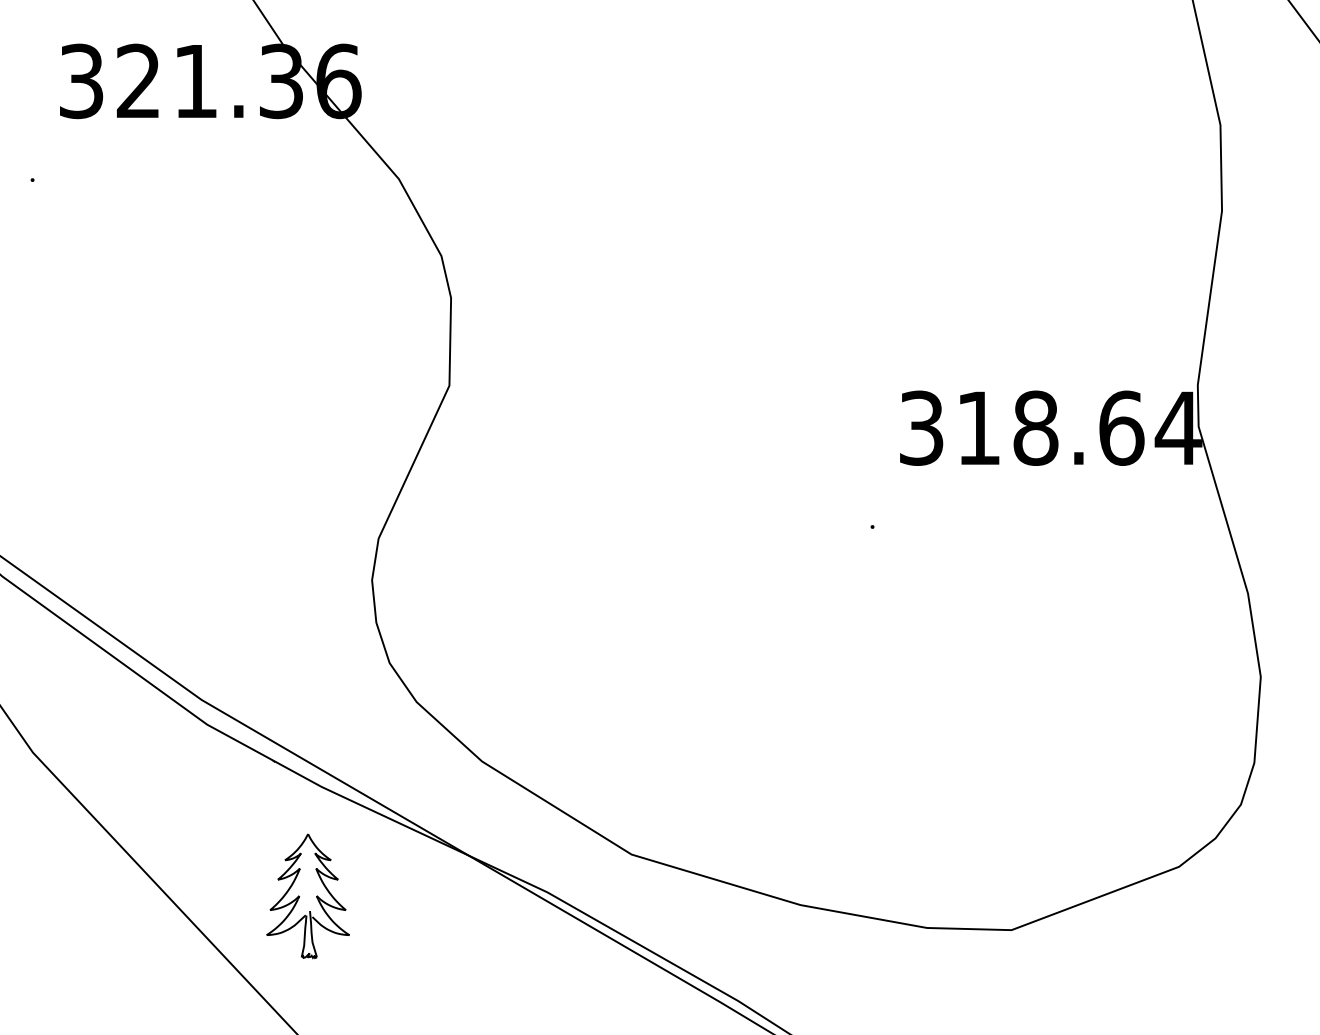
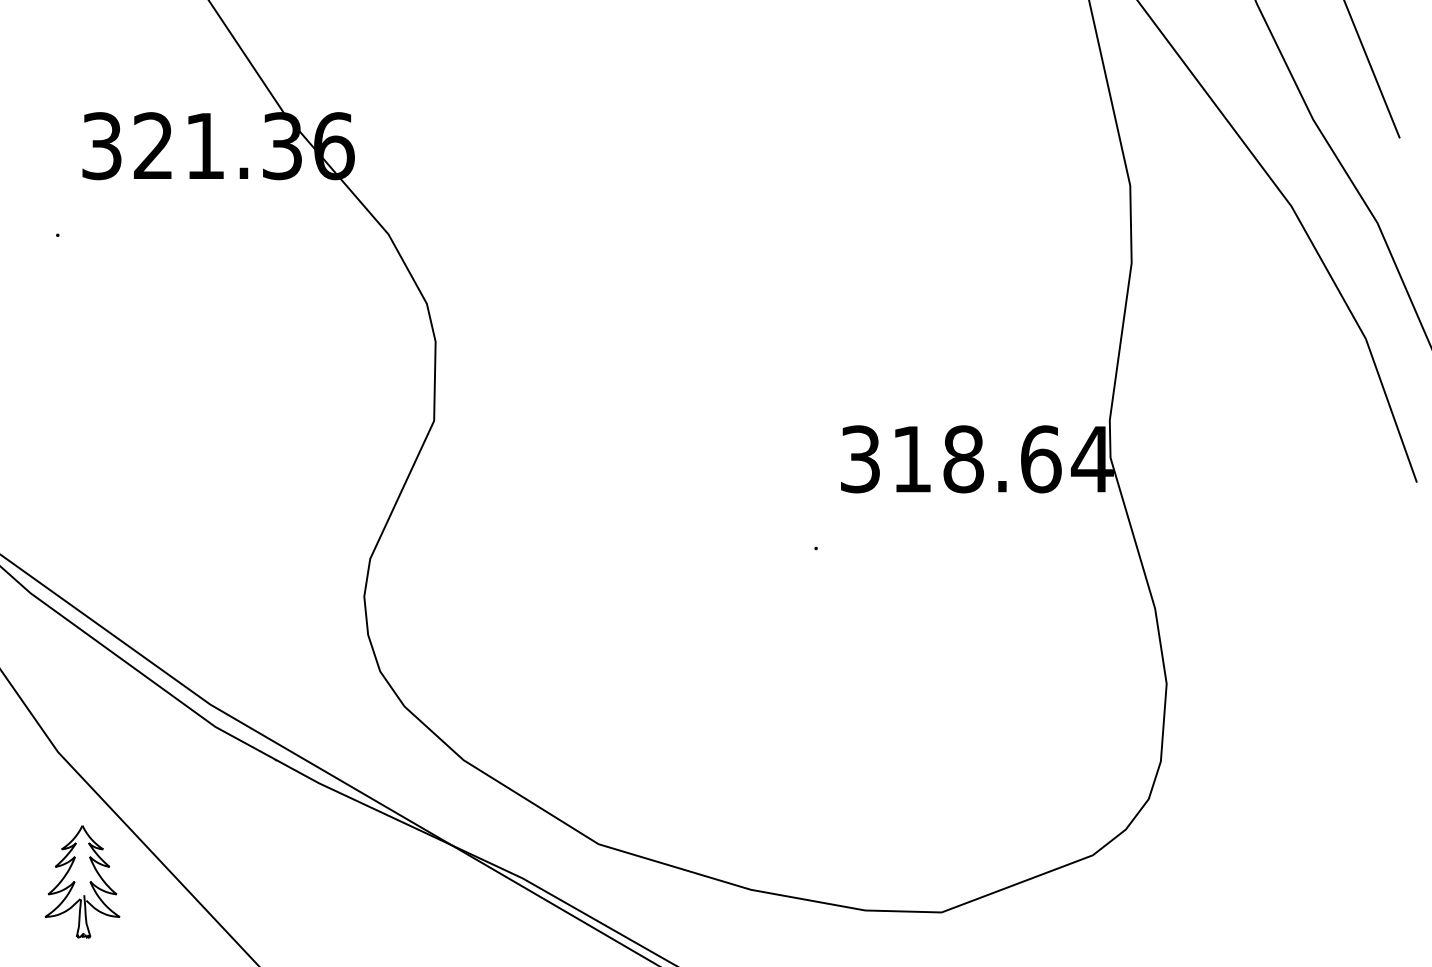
part: (308, 895) -> (82, 881), moved

